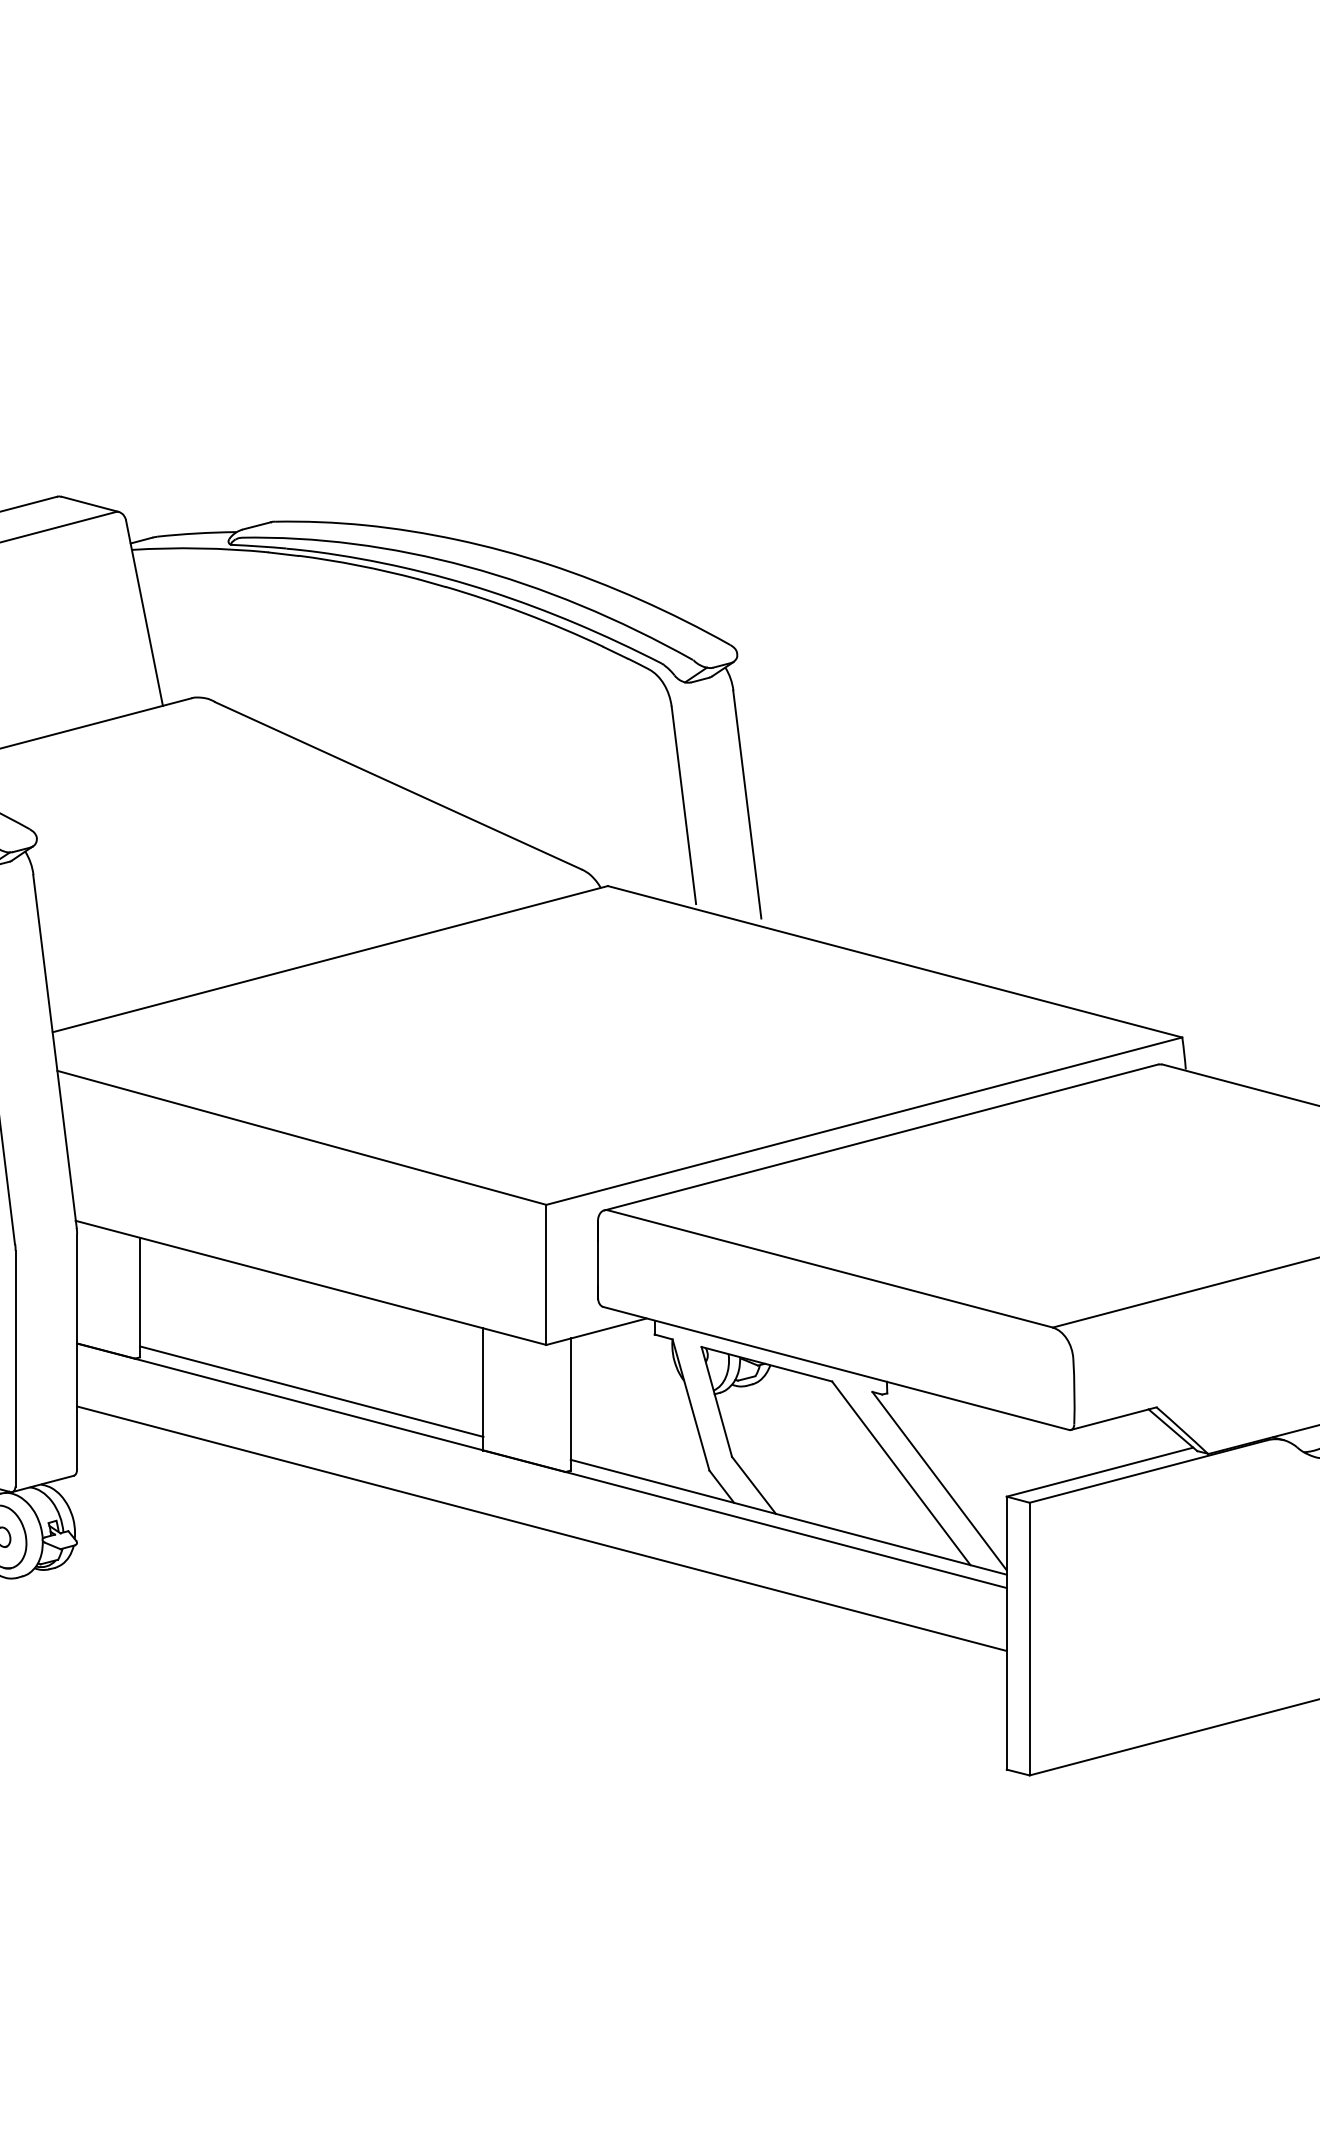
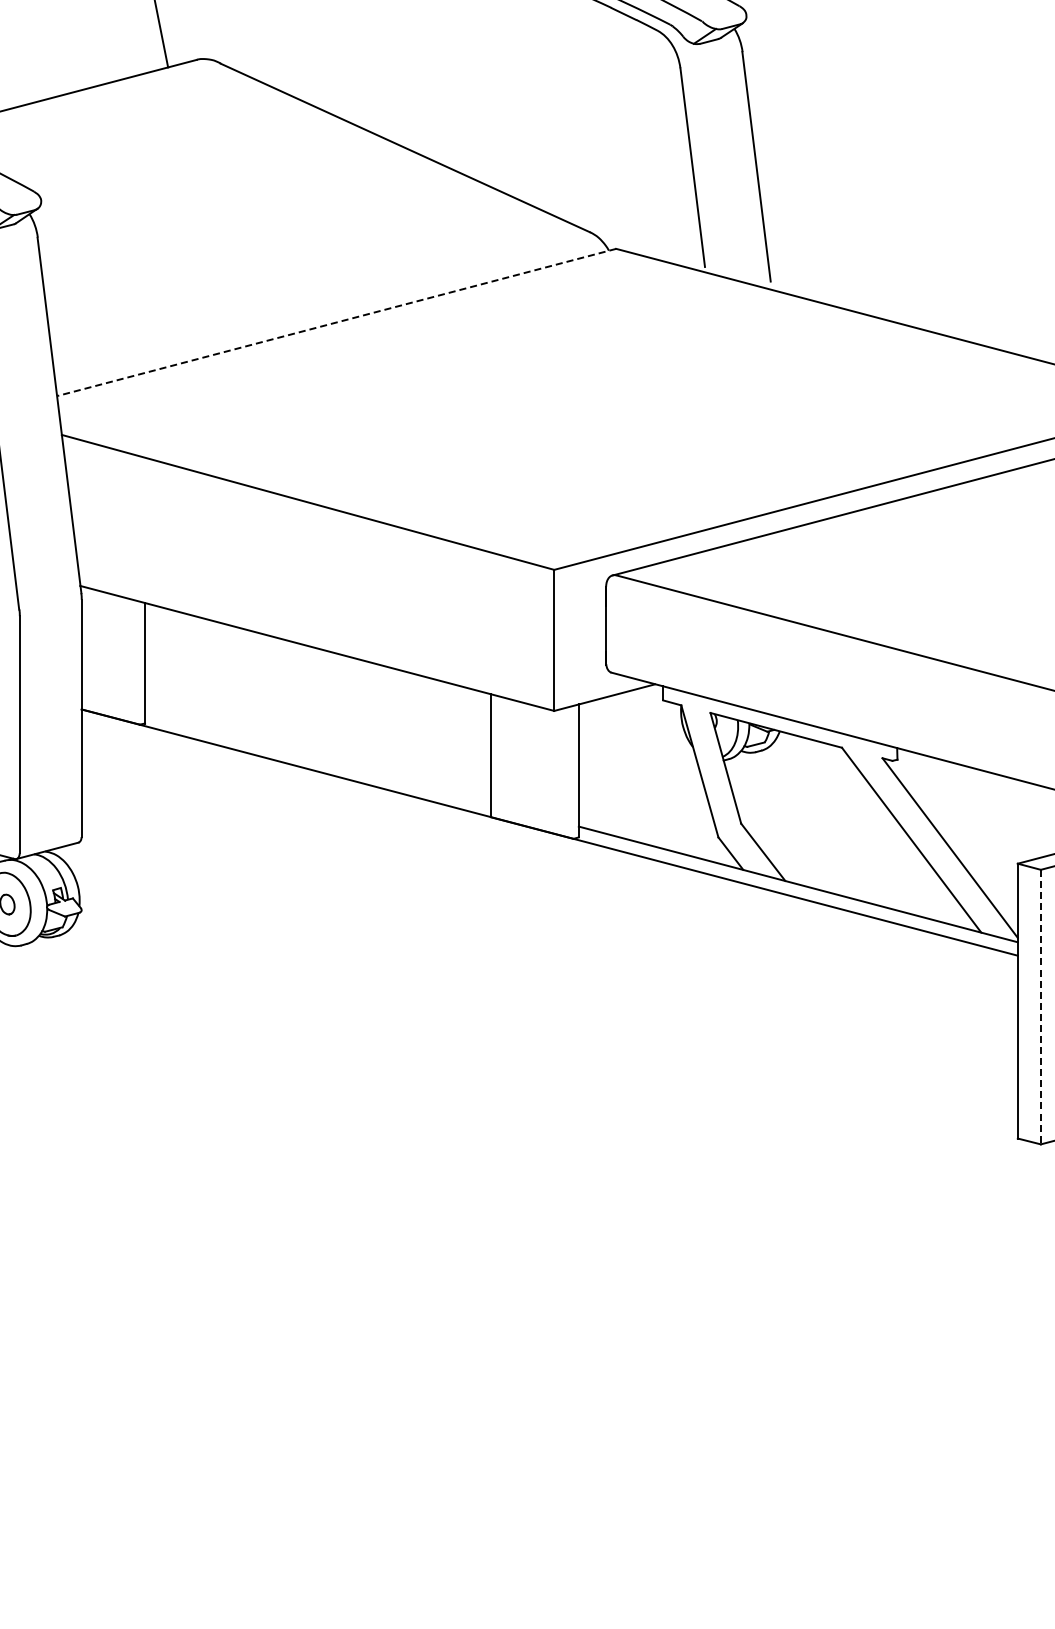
line: (329, 959) -> (335, 322), solid -> dashed
line: (311, 1391) -> (317, 757), removed
line: (541, 1528) -> (549, 895), removed
line: (1029, 1639) -> (1040, 1007), solid -> dashed

